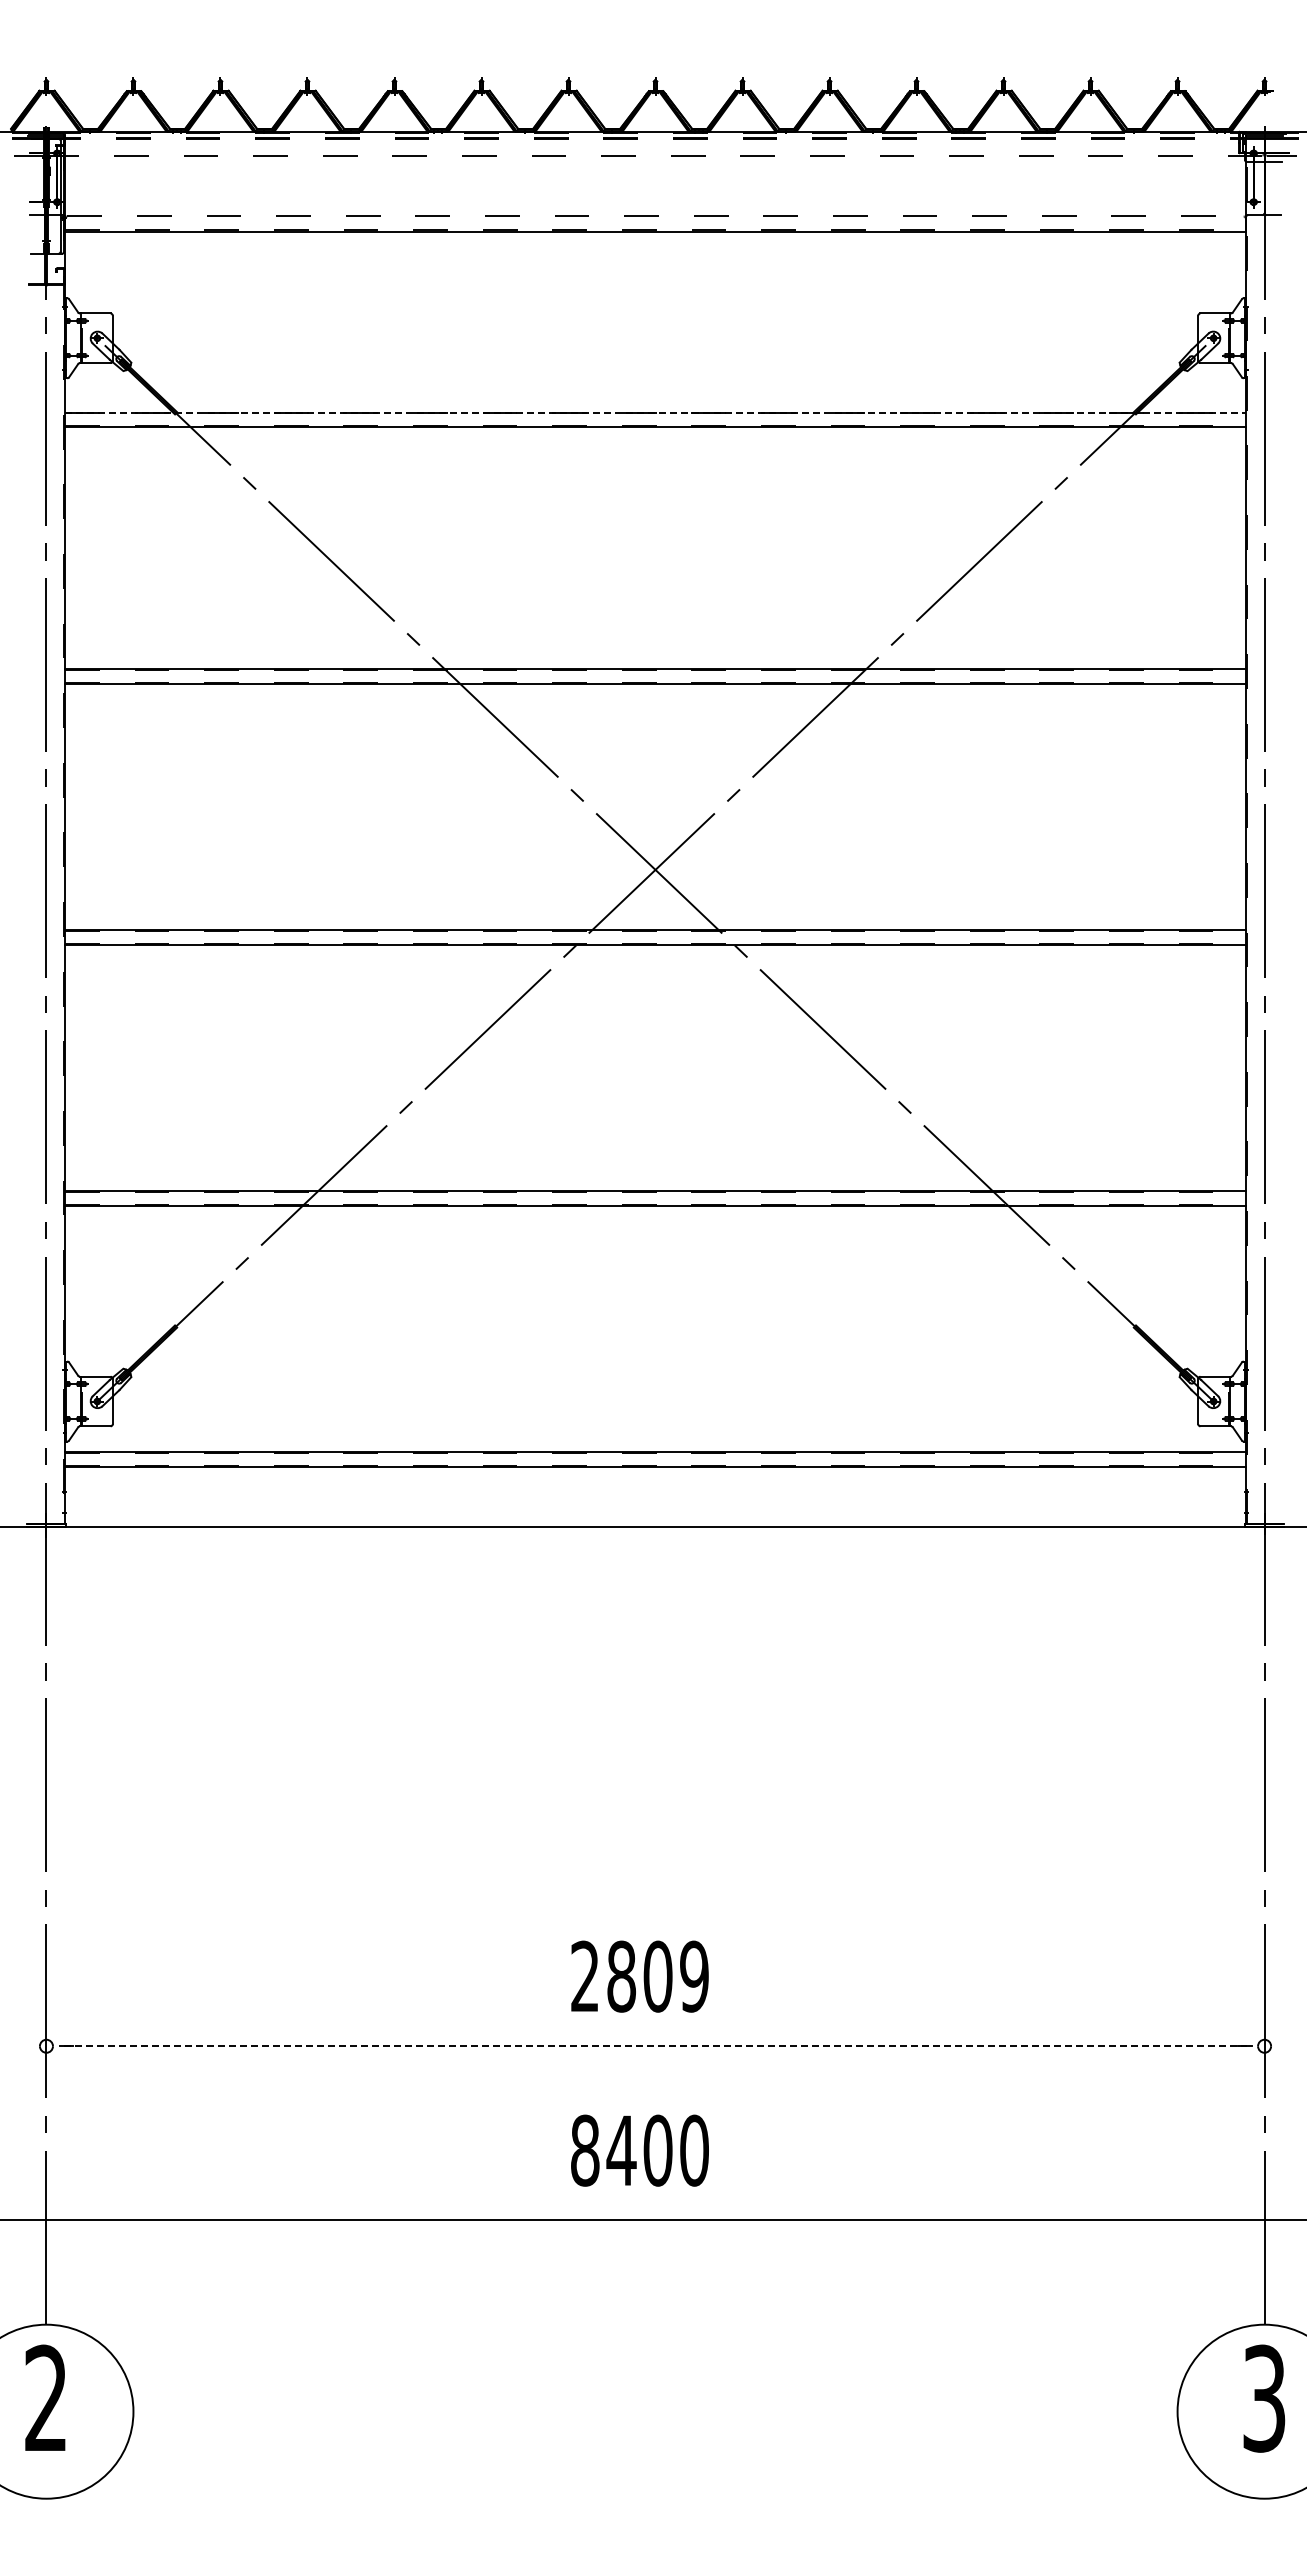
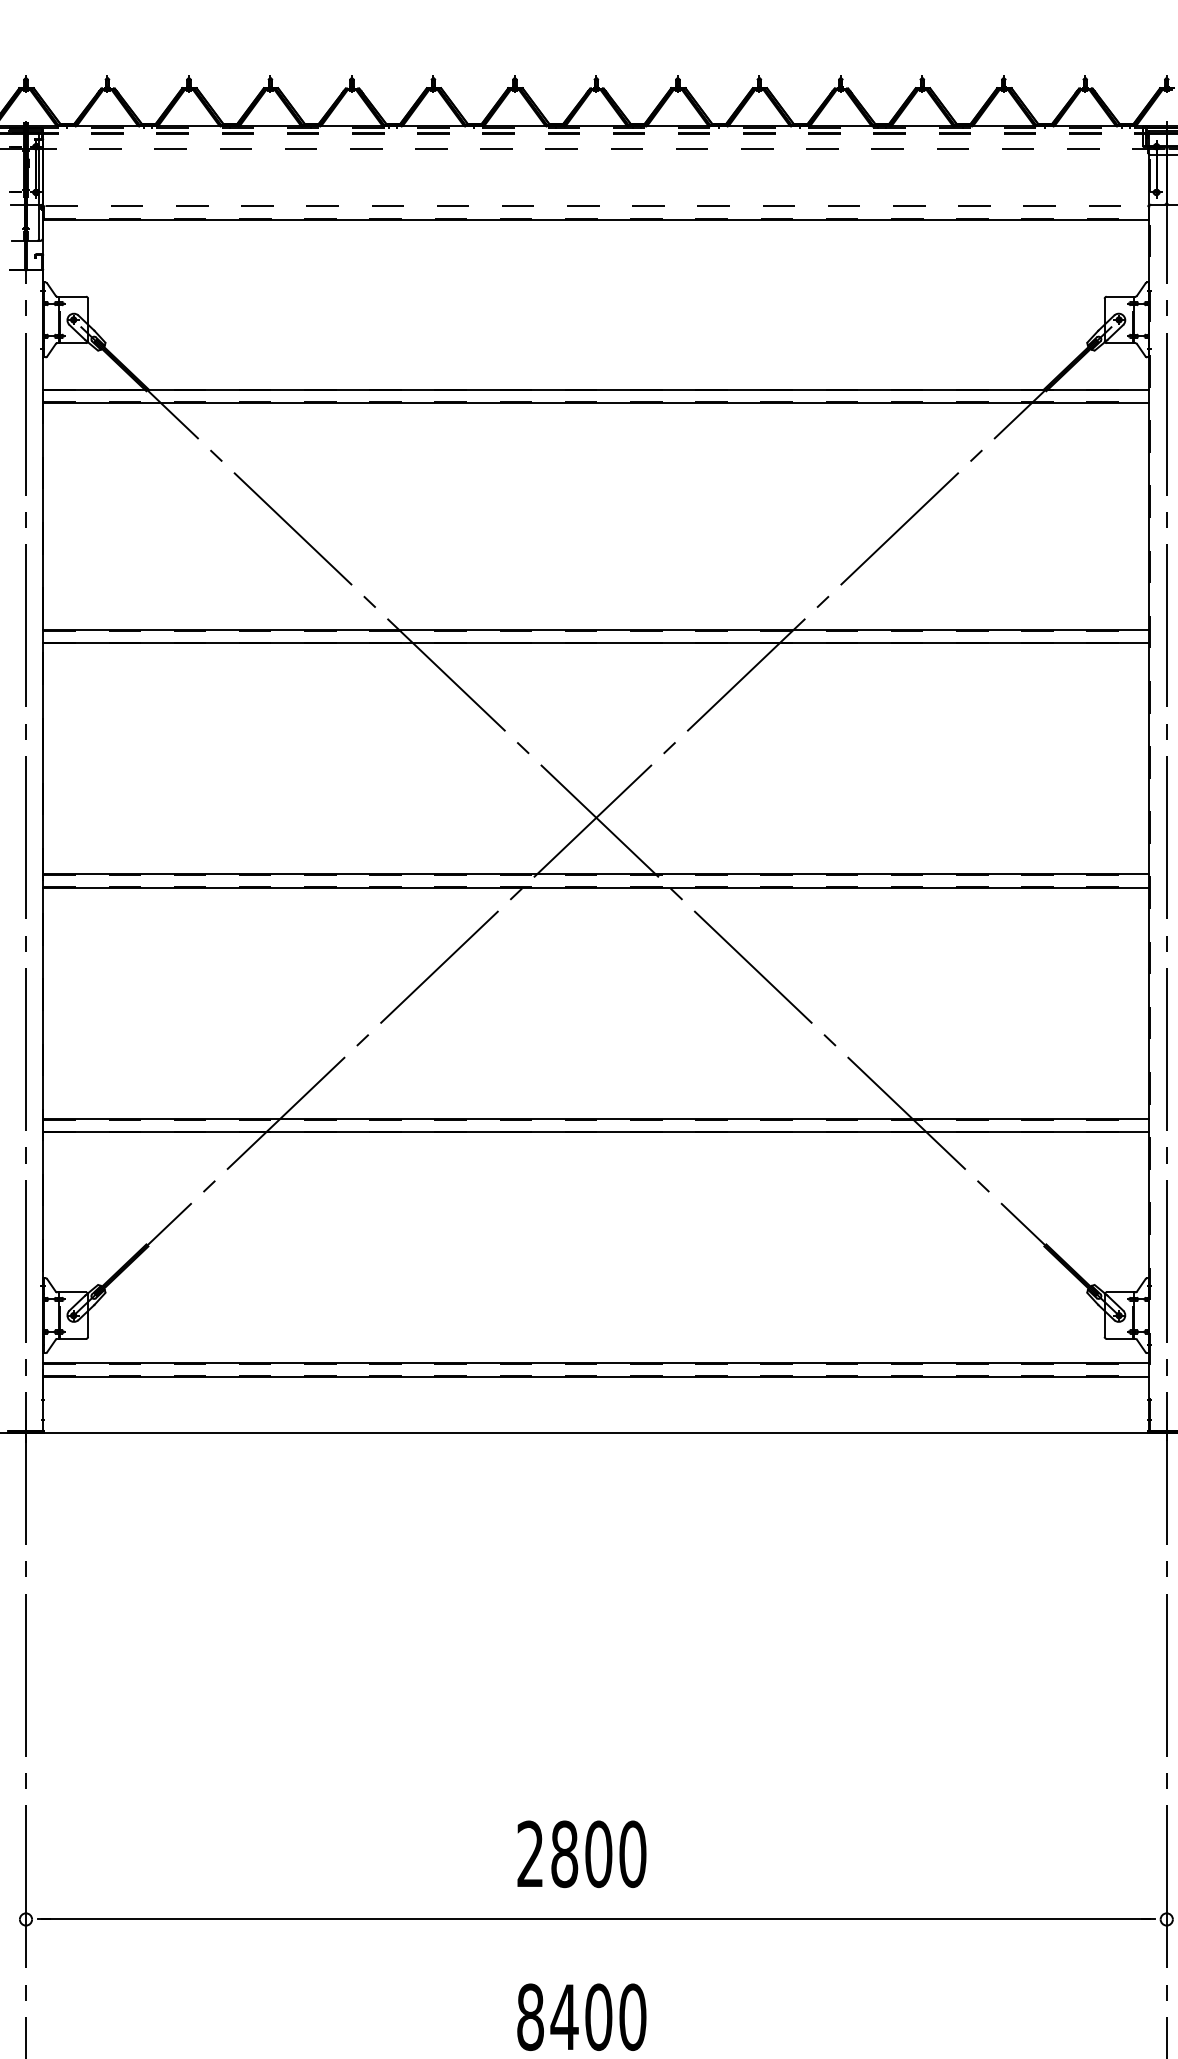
line: (655, 412) -> (596, 389), dashed -> solid
text: (694, 1976) -> (632, 1854), 2809 -> 2800
line: (655, 2046) -> (596, 1919), dashed -> solid

